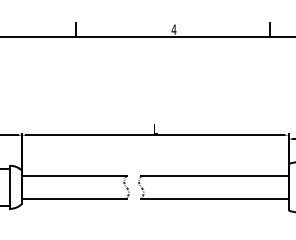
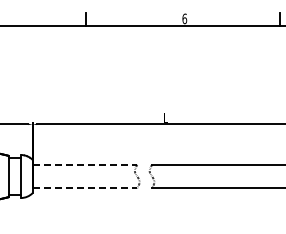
text: (173, 29) -> (184, 18), 4 -> 6
line: (74, 175) -> (85, 164), solid -> dashed
line: (74, 199) -> (85, 188), solid -> dashed

